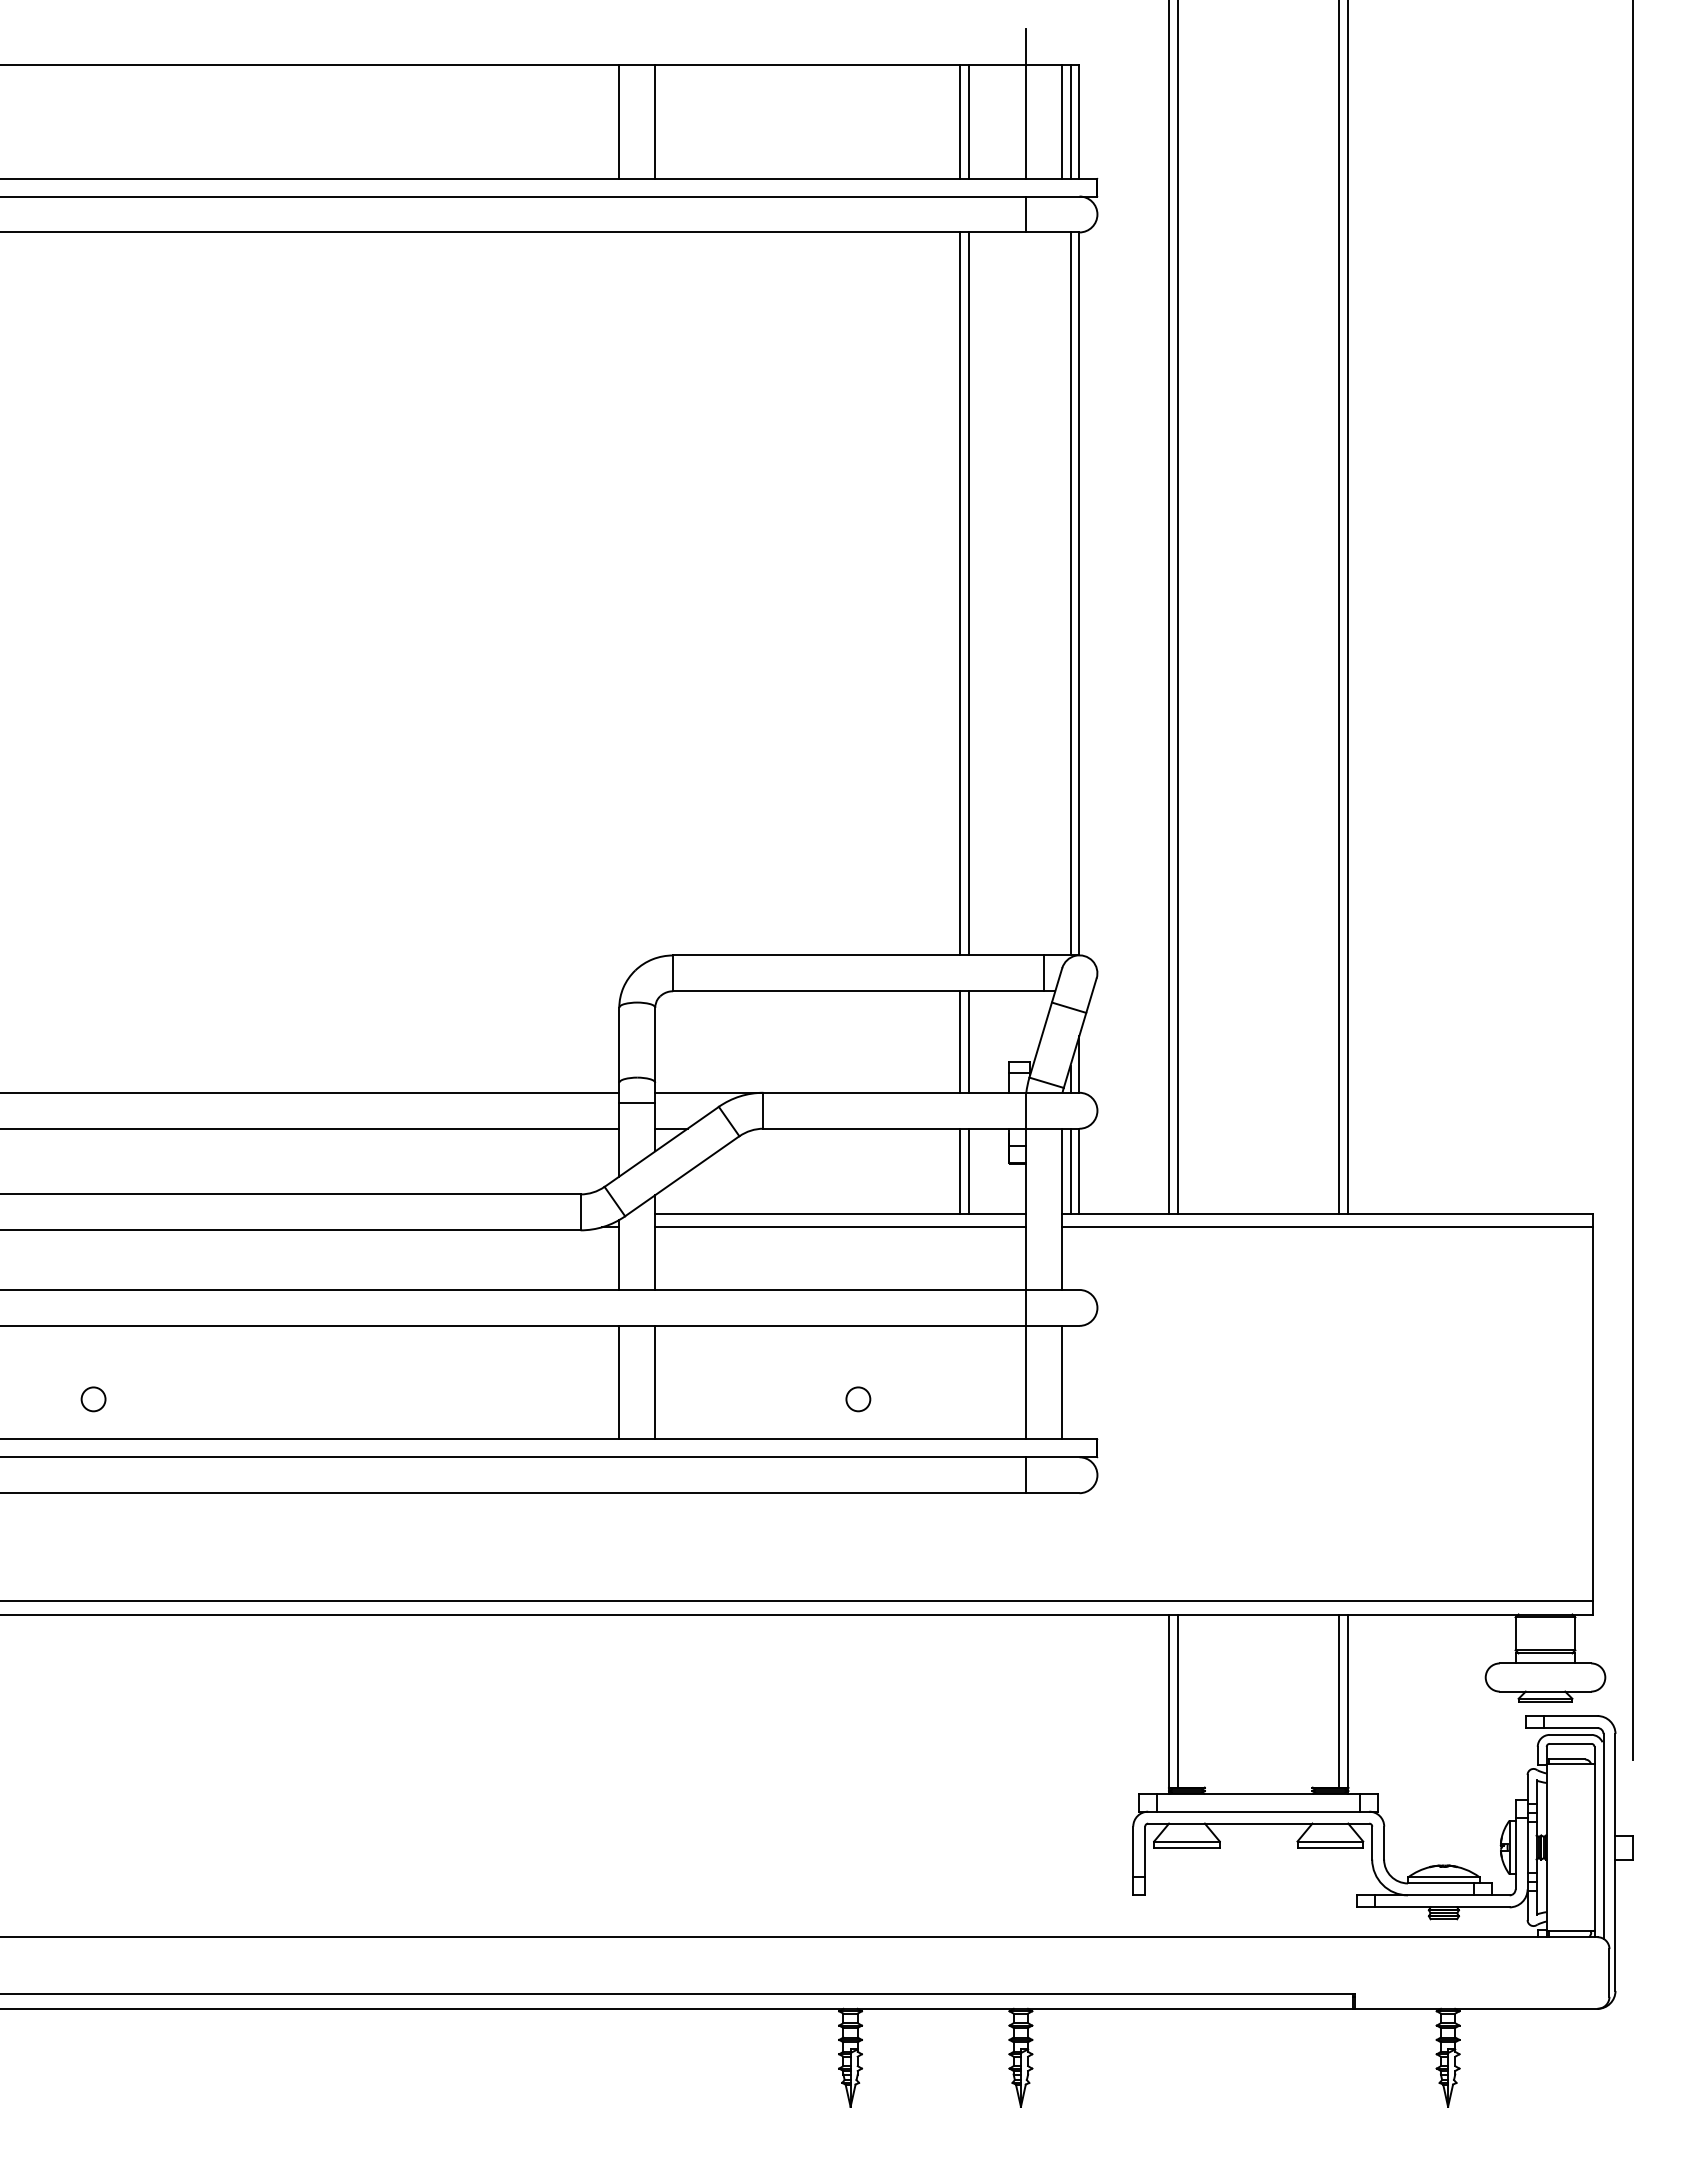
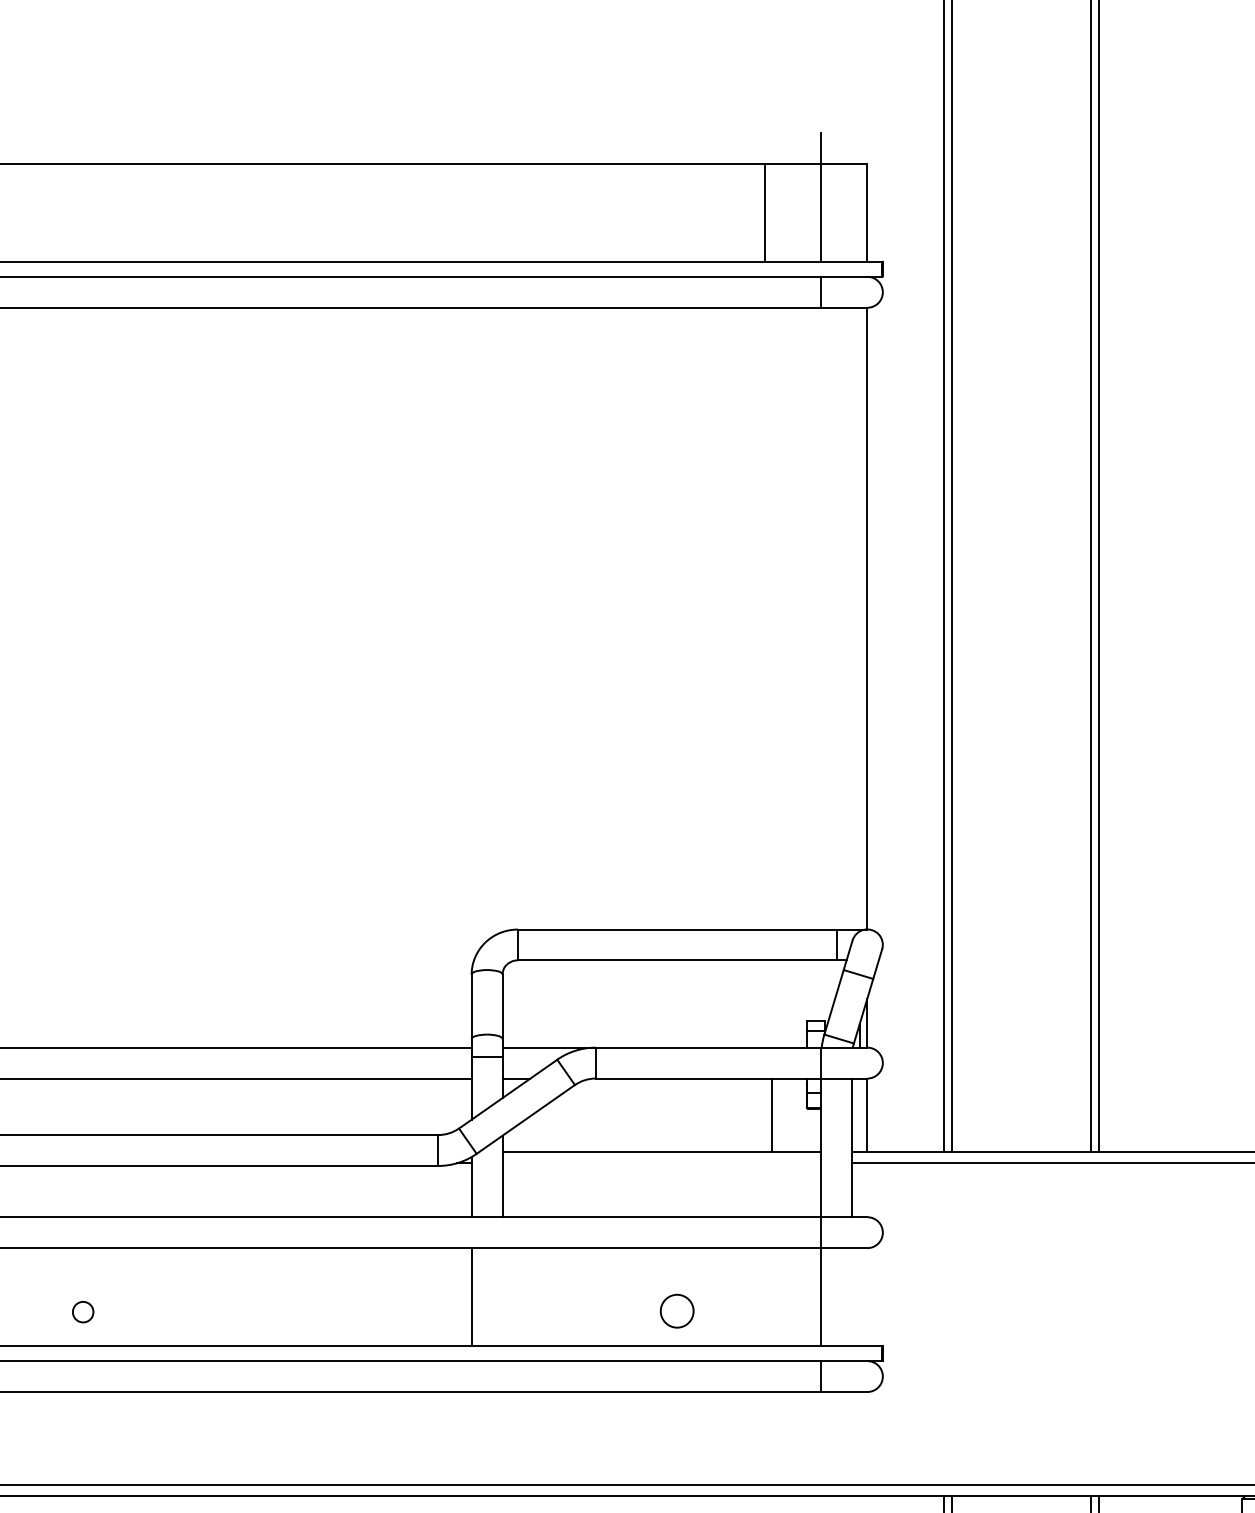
line: (619, 121) -> (471, 212), removed
line: (655, 121) -> (502, 212), removed
line: (968, 121) -> (771, 212), removed
line: (1061, 121) -> (851, 212), removed
line: (1070, 121) -> (859, 212), removed
line: (960, 593) -> (765, 618), removed
line: (968, 593) -> (771, 618), removed
line: (1070, 593) -> (859, 618), removed
line: (960, 1041) -> (765, 1003), removed
line: (968, 1041) -> (771, 1003), removed
line: (960, 1171) -> (765, 1115), removed
line: (1070, 1171) -> (859, 1115), removed
line: (840, 1227) -> (661, 1163), removed
line: (655, 1382) -> (502, 1296), removed
line: (1061, 1382) -> (851, 1296), removed
circle: (93, 1399) -> (83, 1312), moved
circle: (858, 1399) -> (677, 1311), size x1.6

